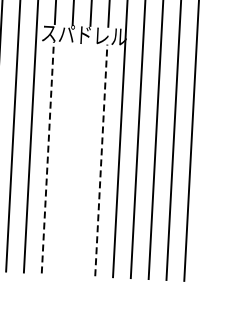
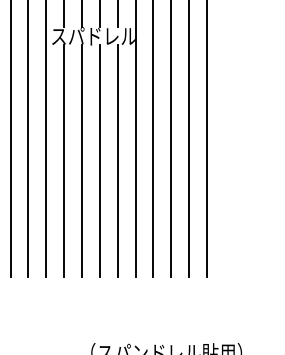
line: (48, 157) -> (64, 160), dashed -> solid
line: (66, 158) -> (82, 160), added
line: (83, 159) -> (99, 160), added
line: (101, 160) -> (117, 160), dashed -> solid

